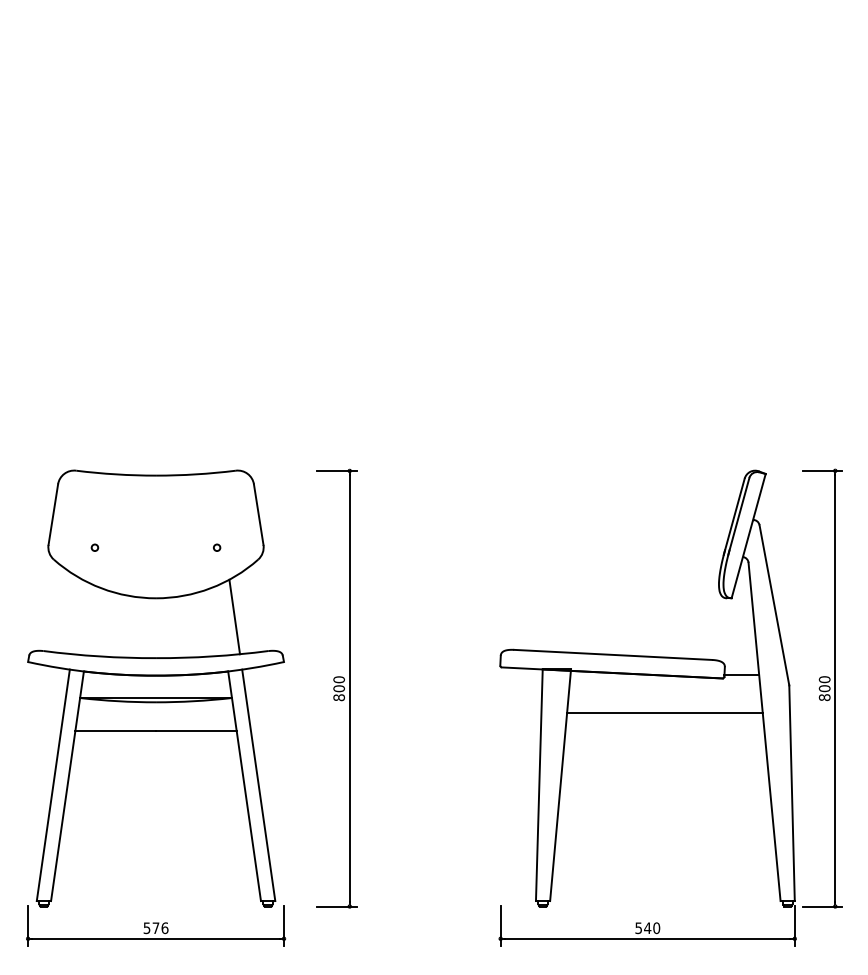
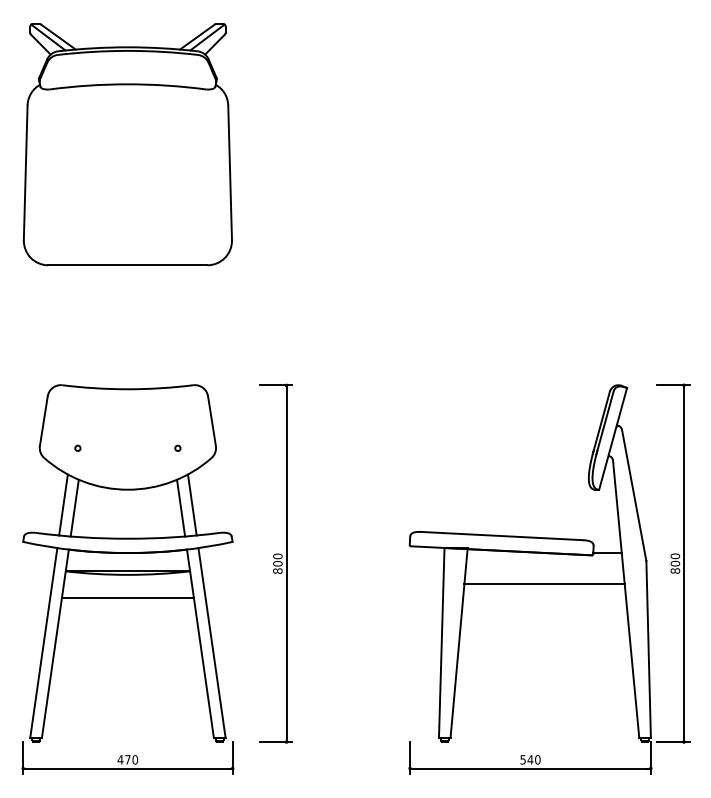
part: (155, 176) -> (127, 144), added
line: (77, 616) -> (63, 504), added
line: (90, 620) -> (74, 507), added
line: (221, 620) -> (181, 507), added
text: (155, 927) -> (127, 759), 576 -> 470

